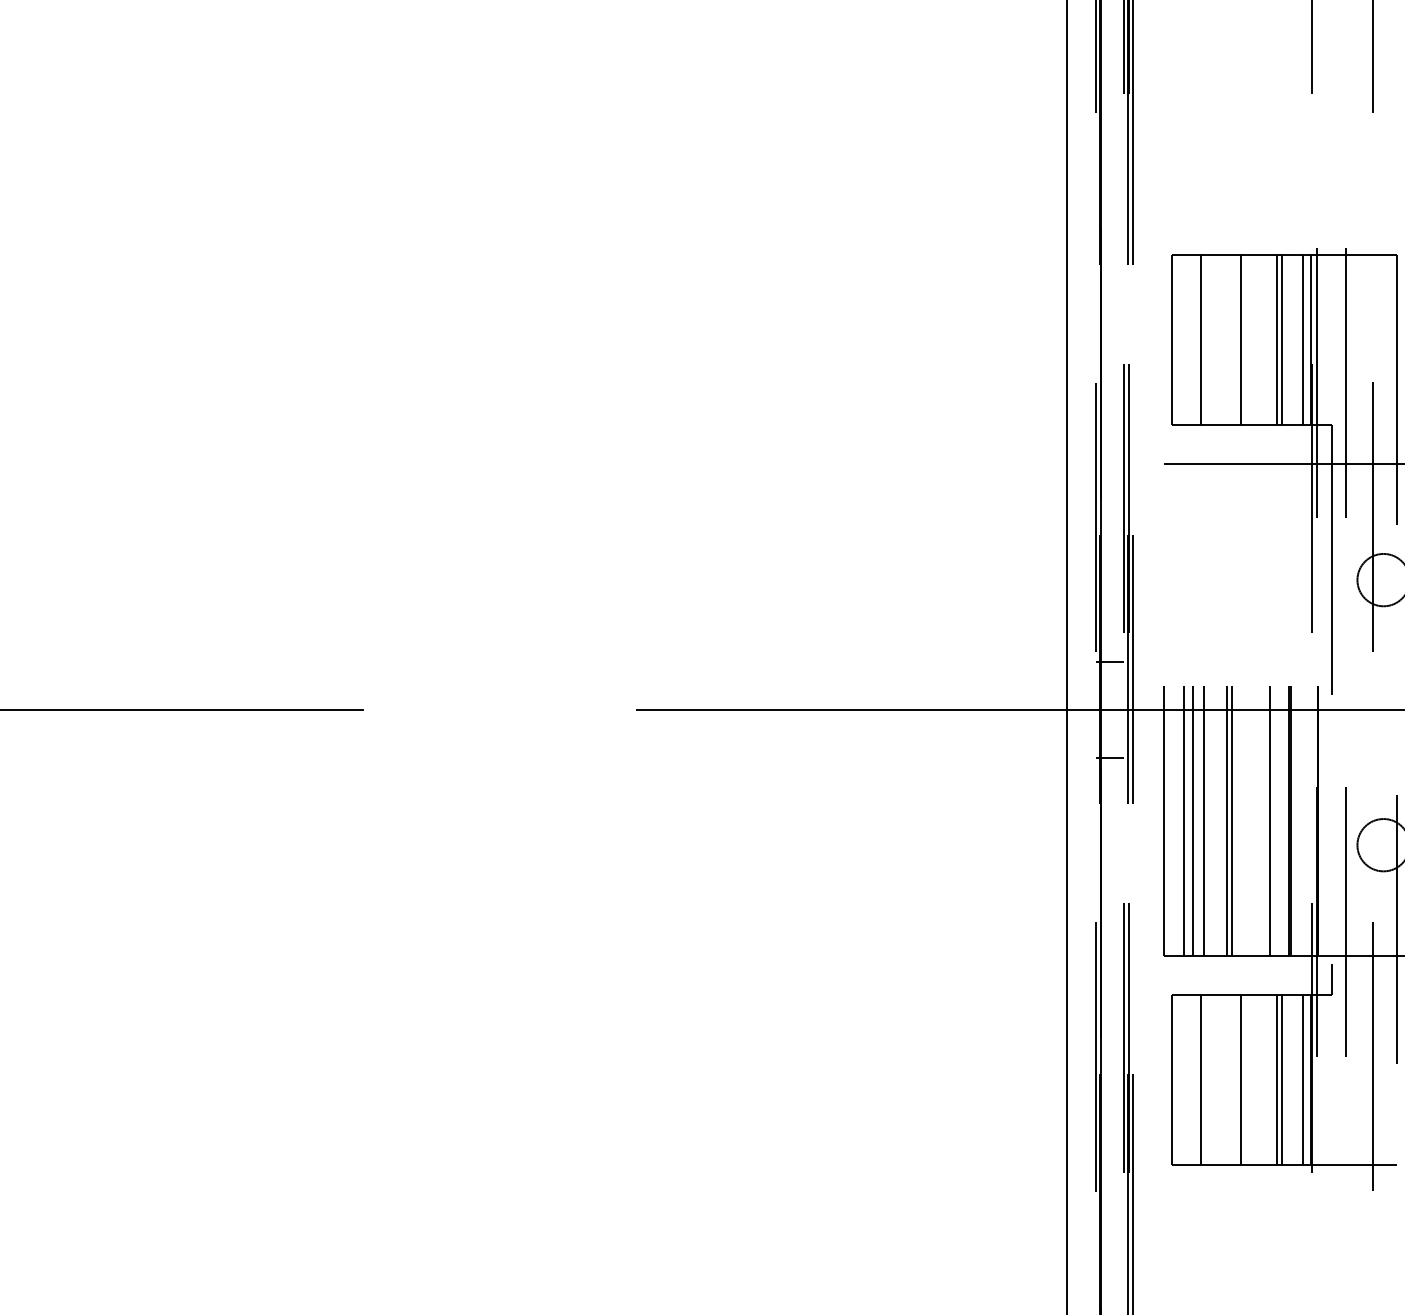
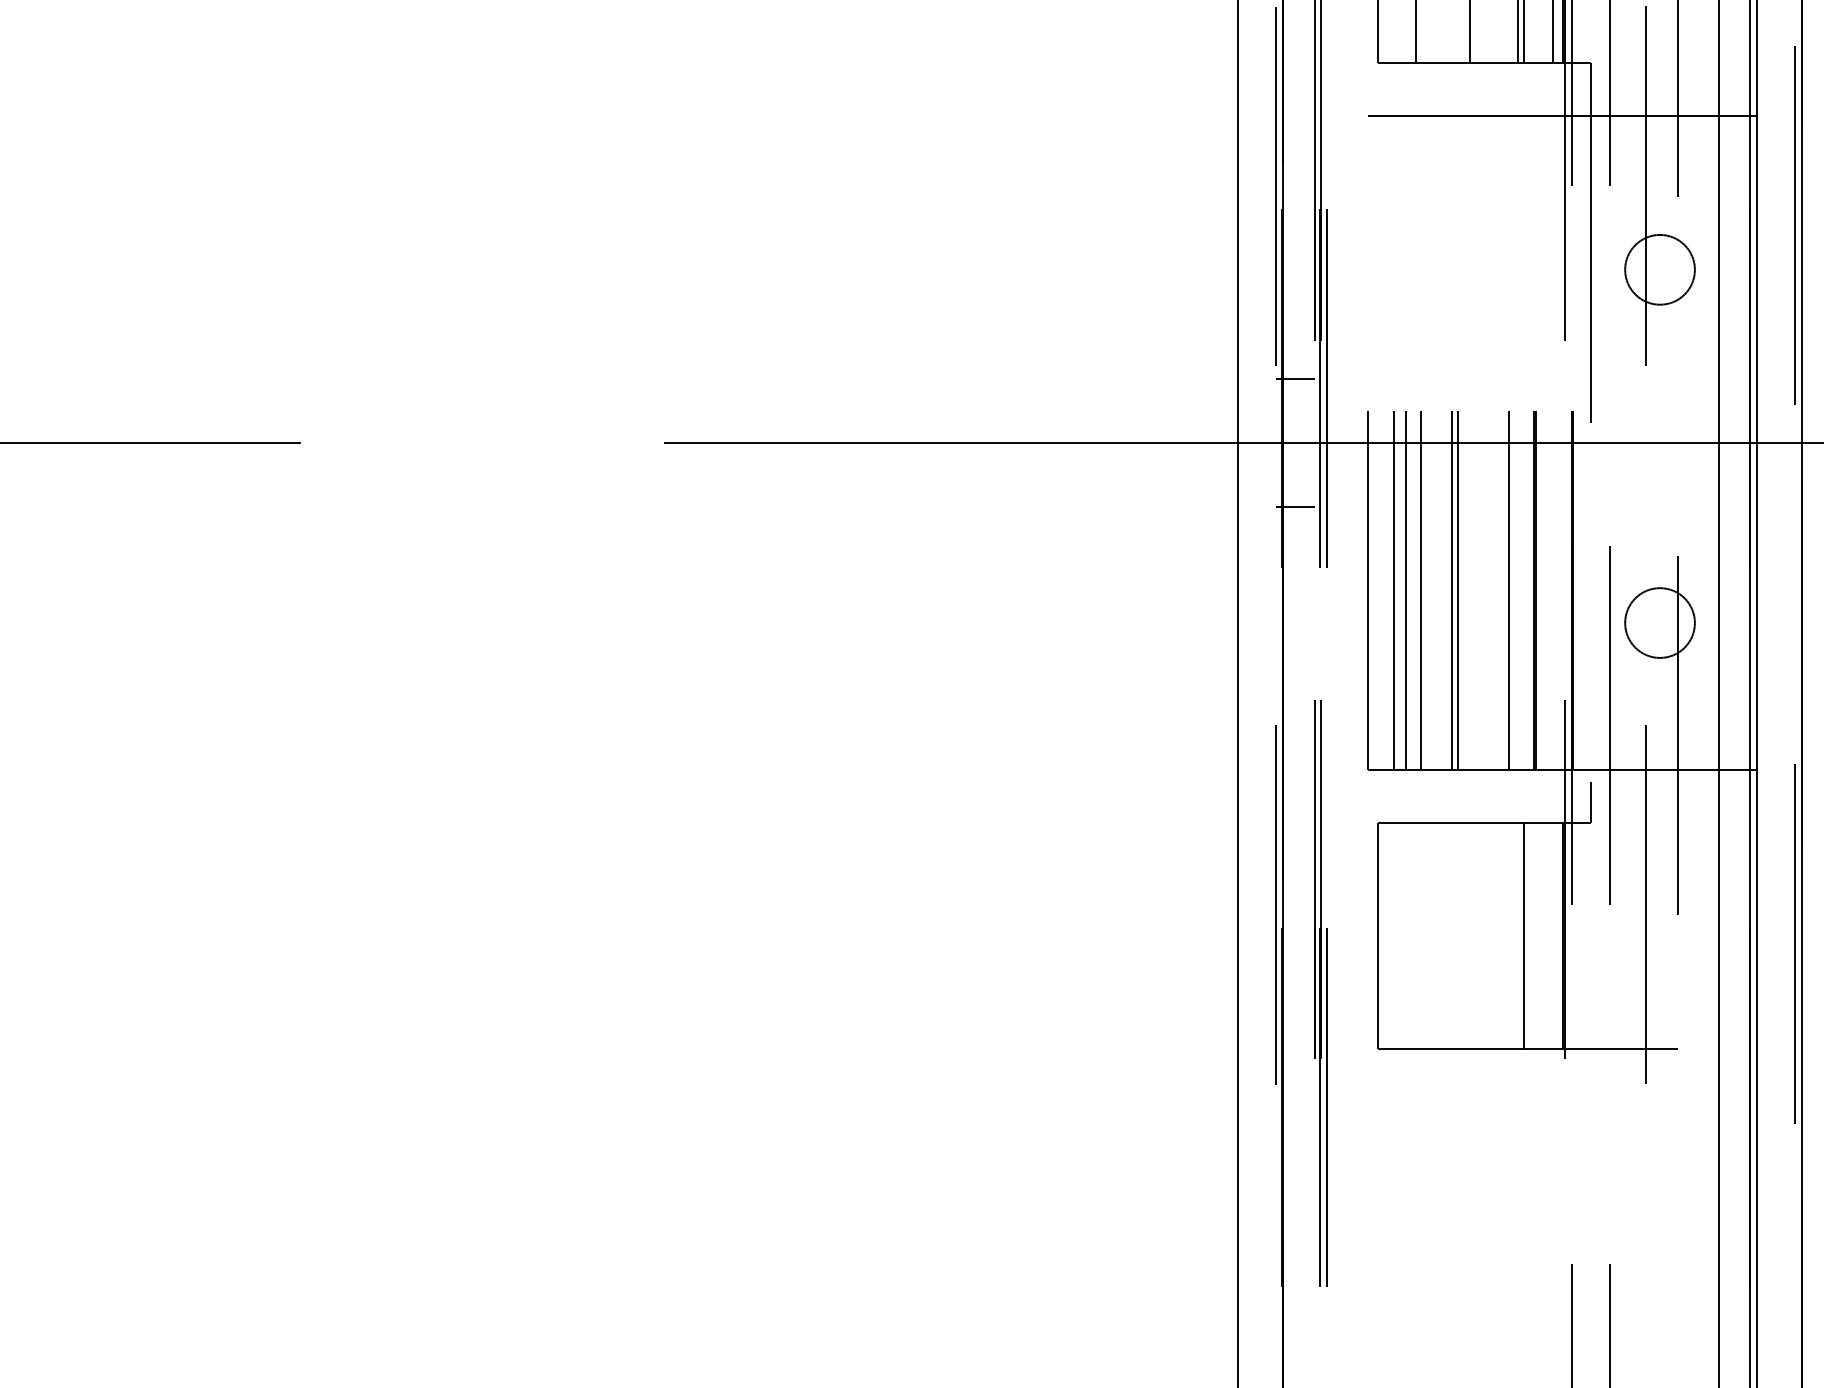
line: (1200, 1079) -> (1416, 935), removed
line: (1241, 1079) -> (1470, 935), removed
line: (1277, 1079) -> (1518, 935), removed
line: (1303, 1079) -> (1553, 935), removed

